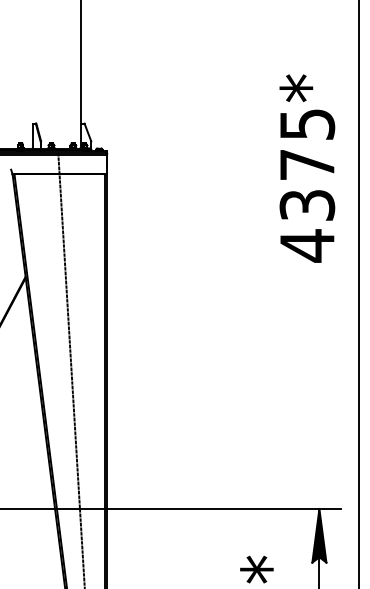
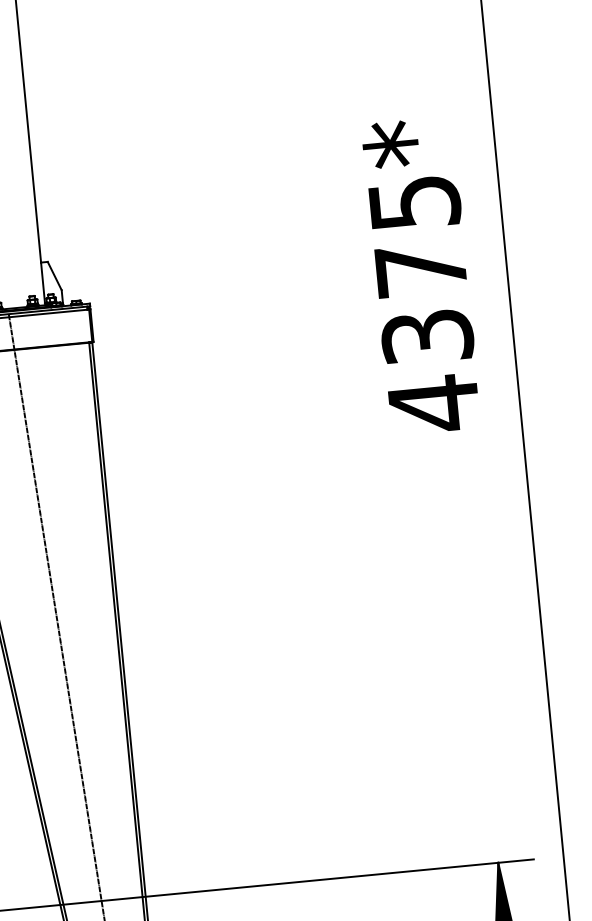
text: (307, 168) -> (421, 275), moved

